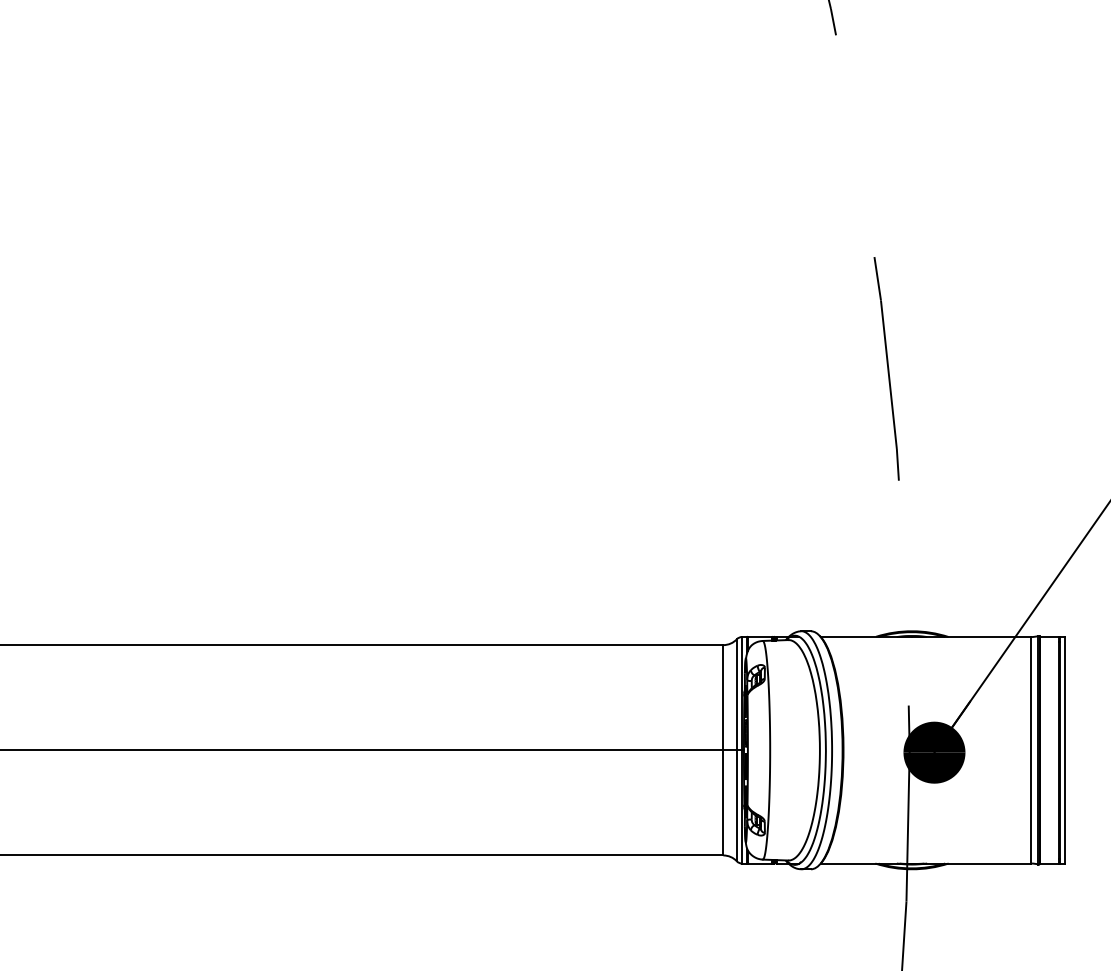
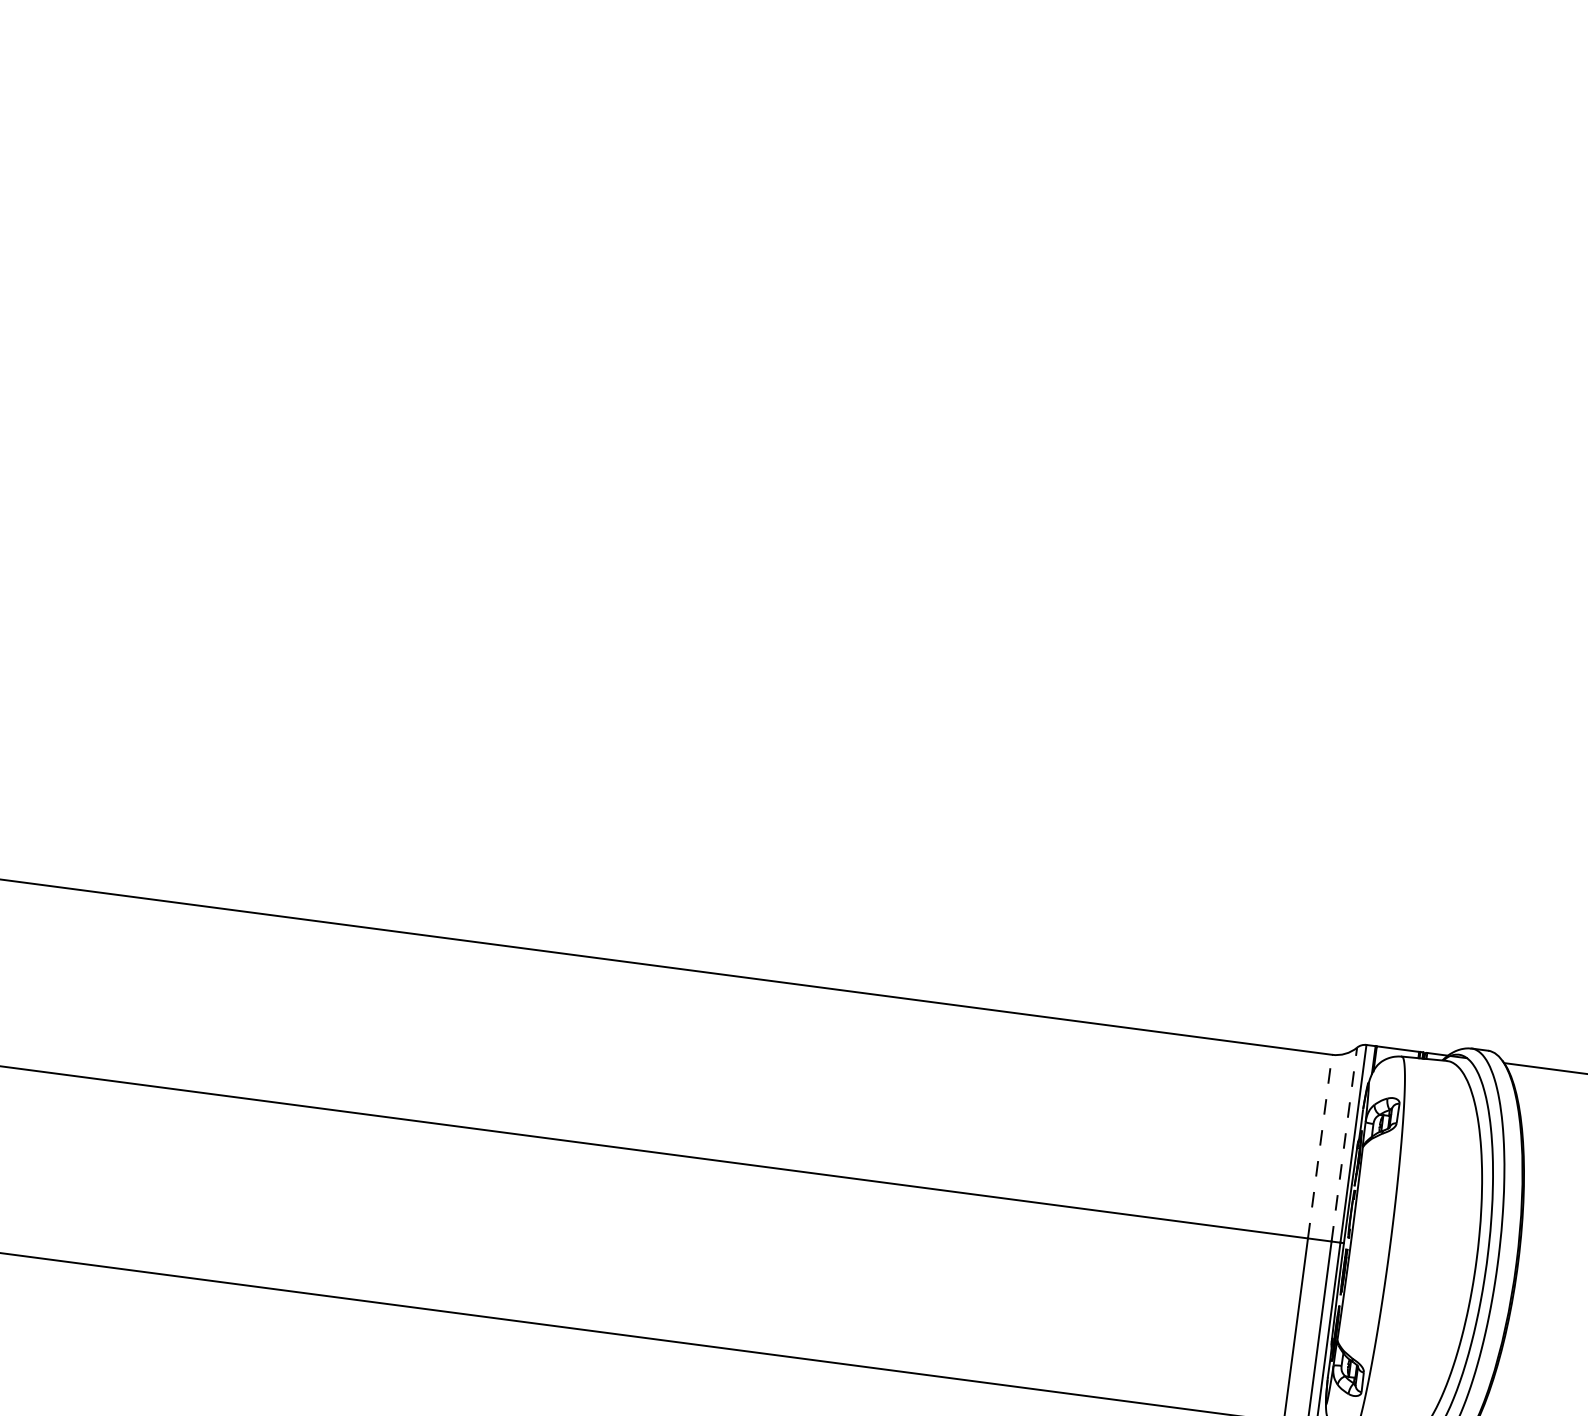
line: (736, 694) -> (1343, 1144), solid -> dashed
line: (723, 697) -> (1320, 1146), solid -> dashed

